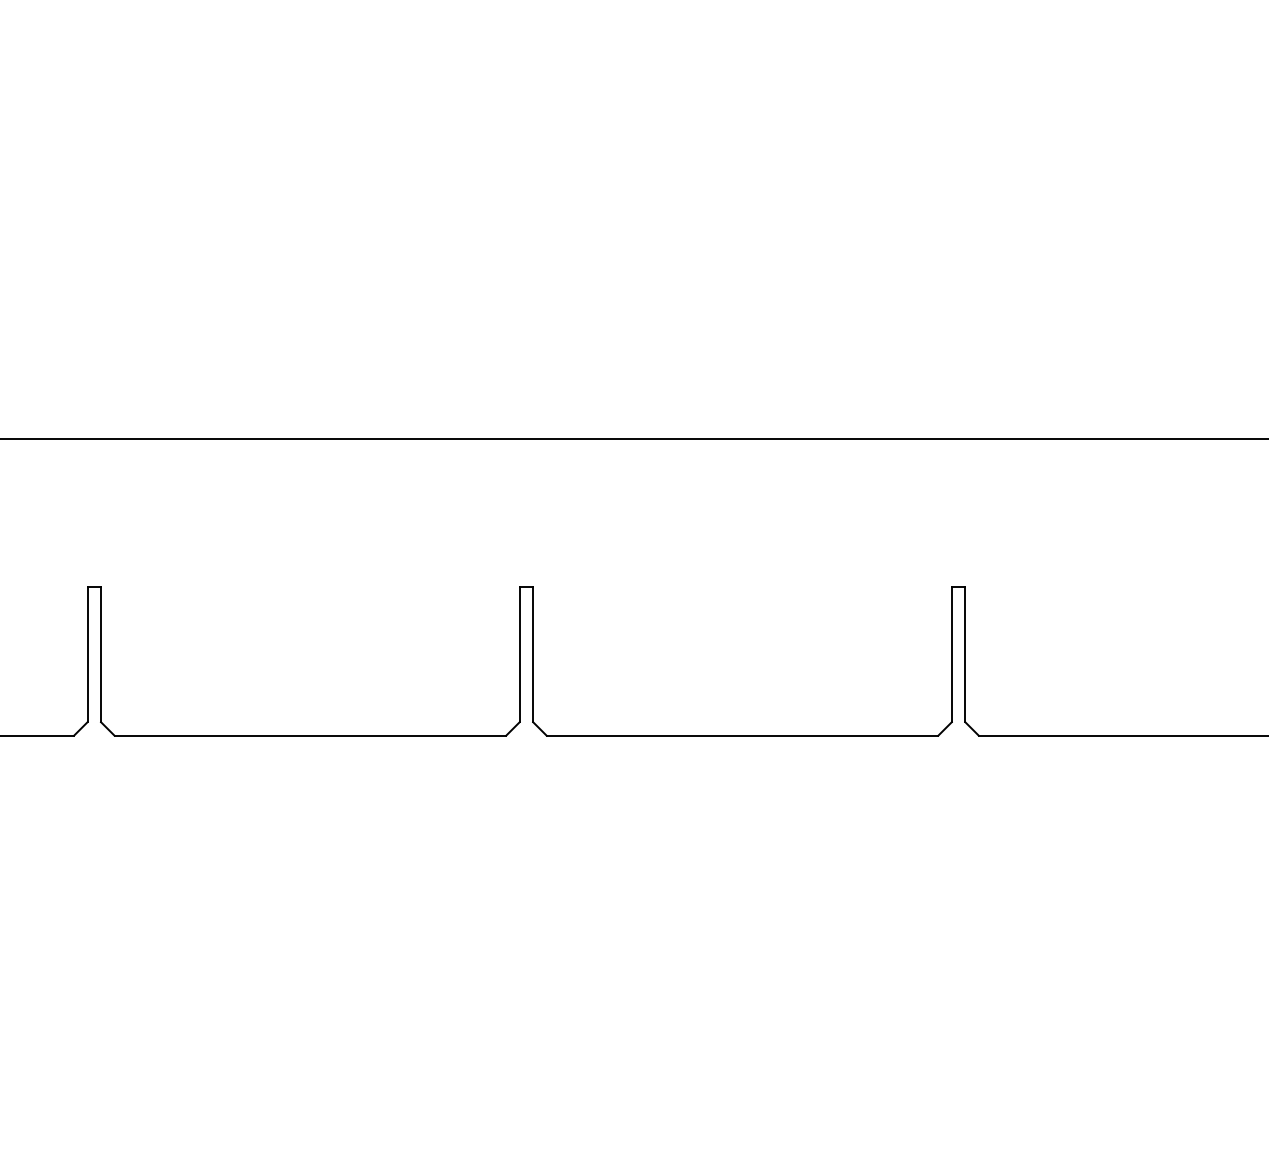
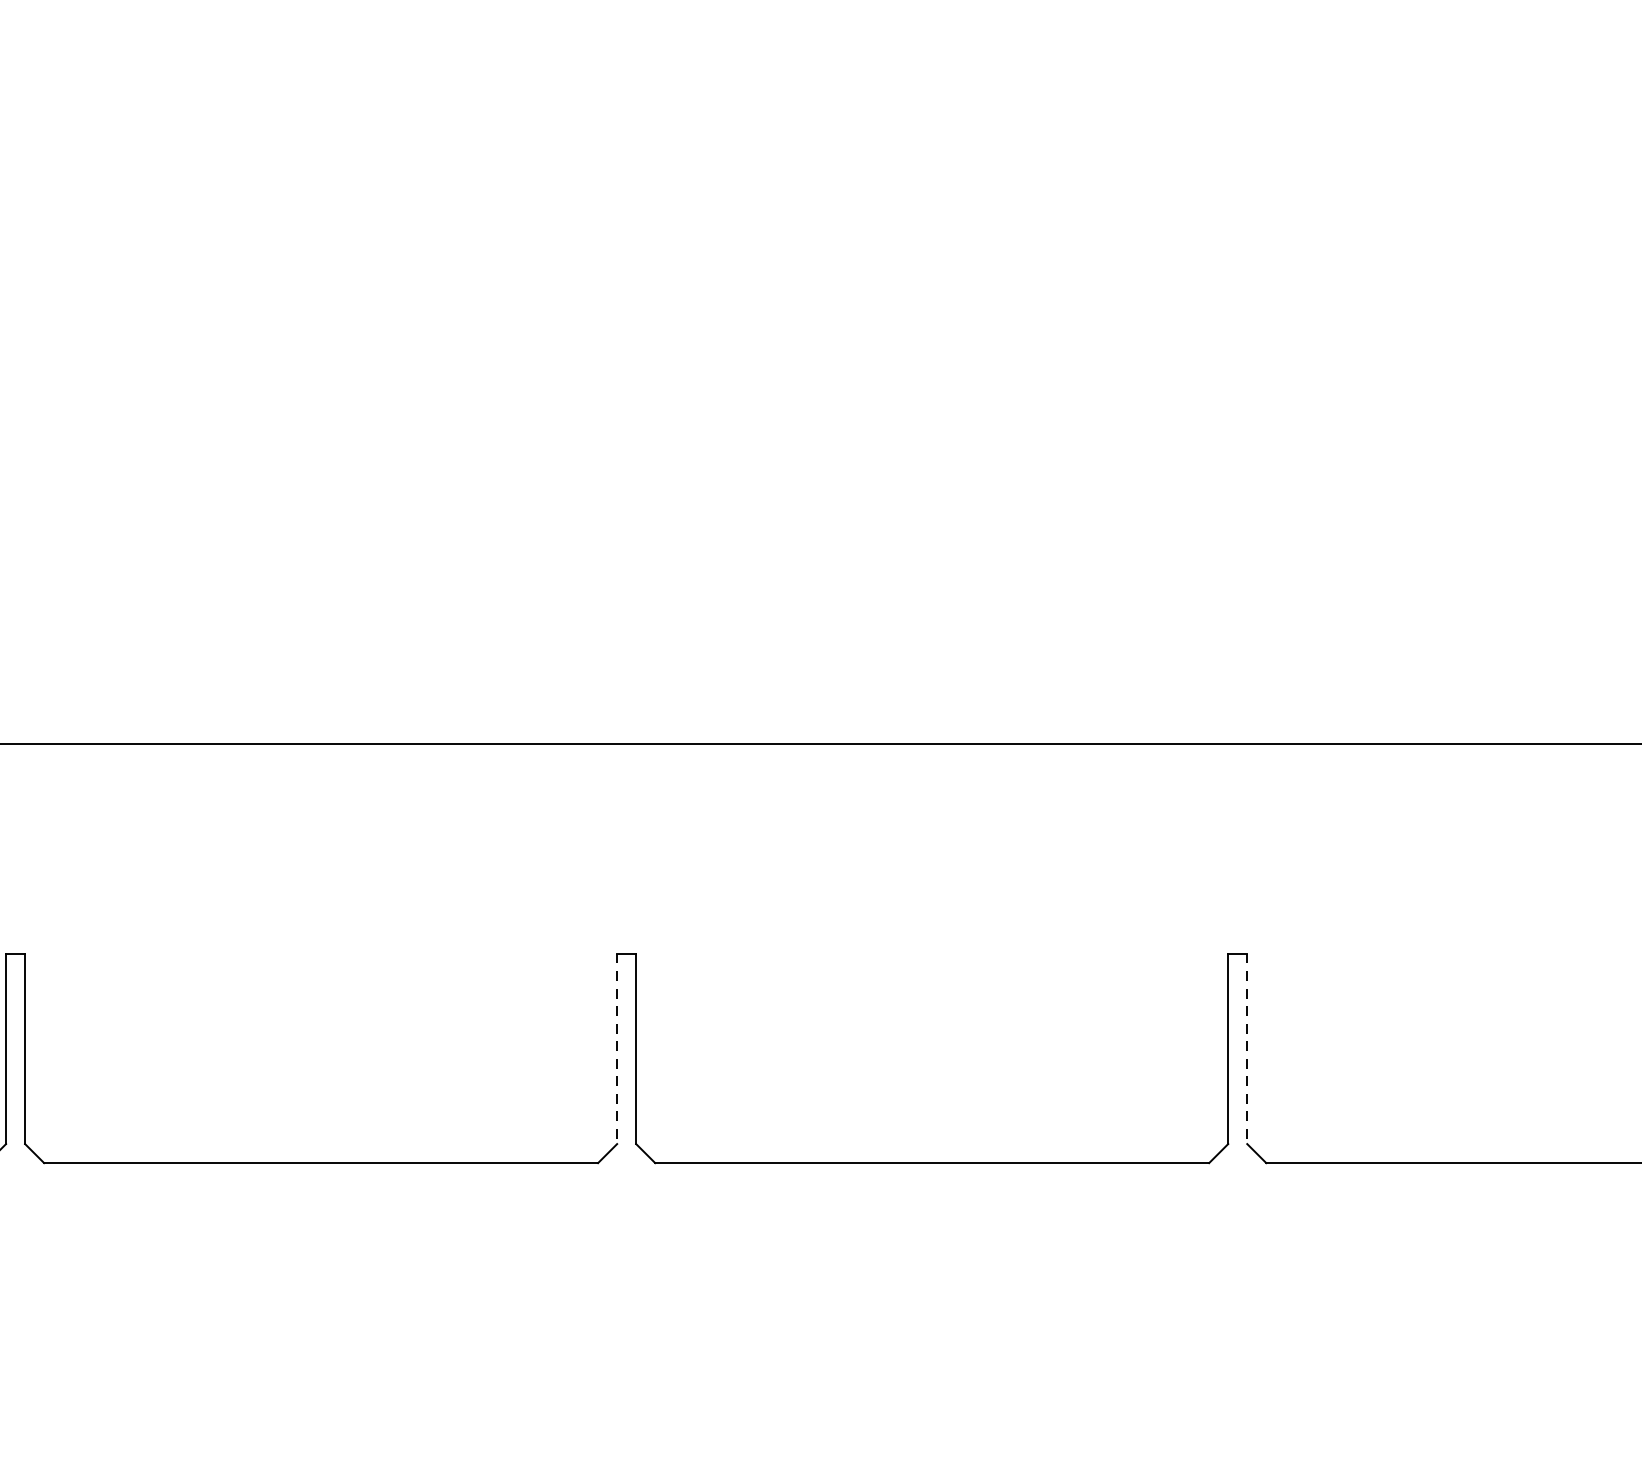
line: (519, 655) -> (616, 1049), solid -> dashed
line: (965, 655) -> (1247, 1049), solid -> dashed

